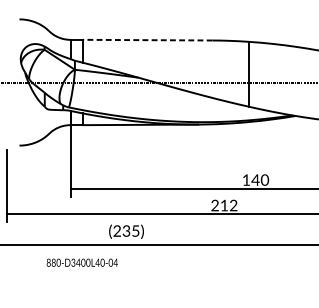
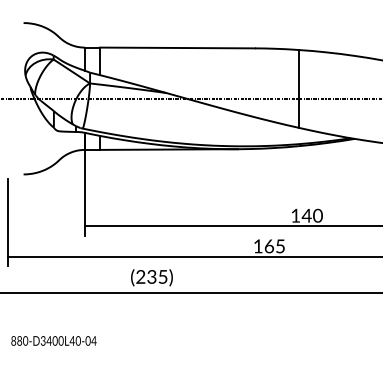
line: (147, 39) -> (177, 47), dashed -> solid
text: (223, 205) -> (268, 246), 212 -> 165
text: (81, 262) -> (53, 340), moved

